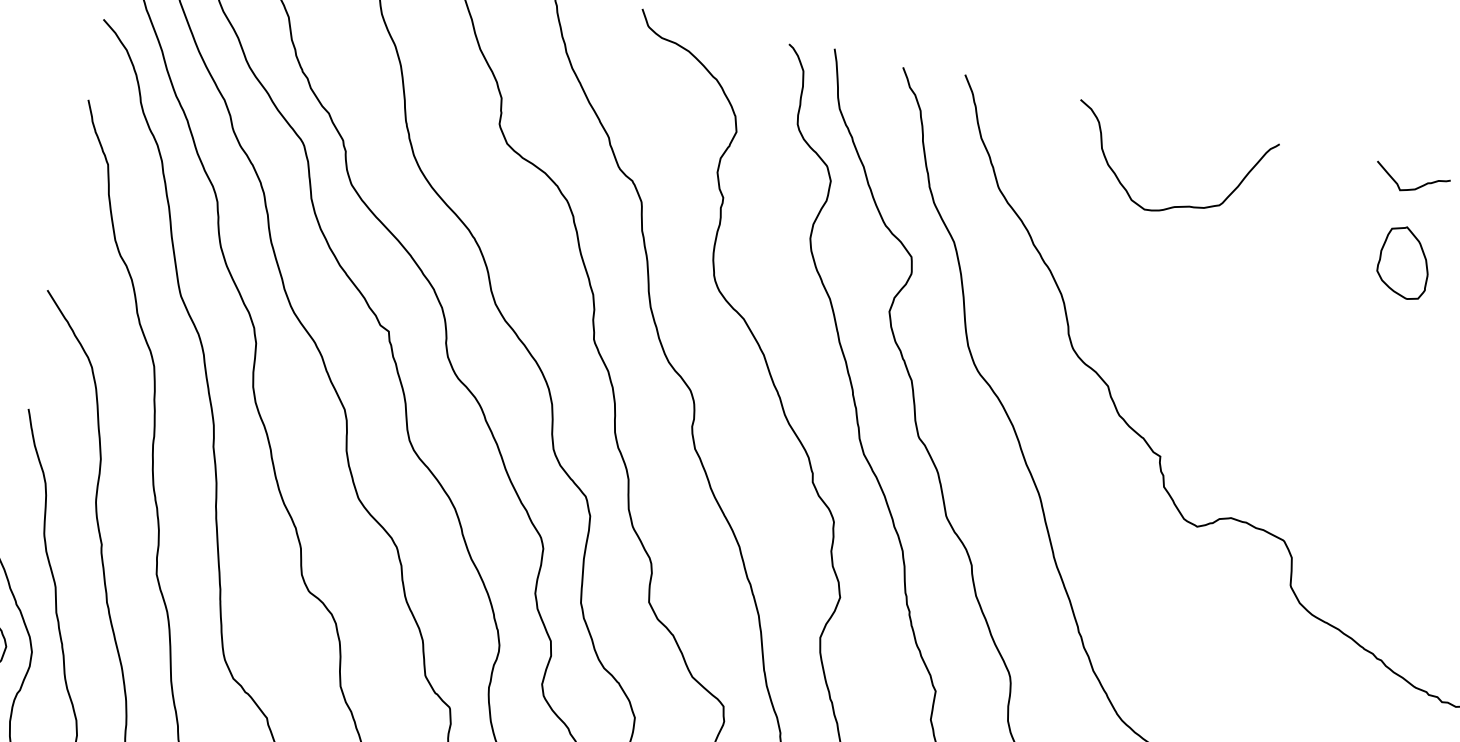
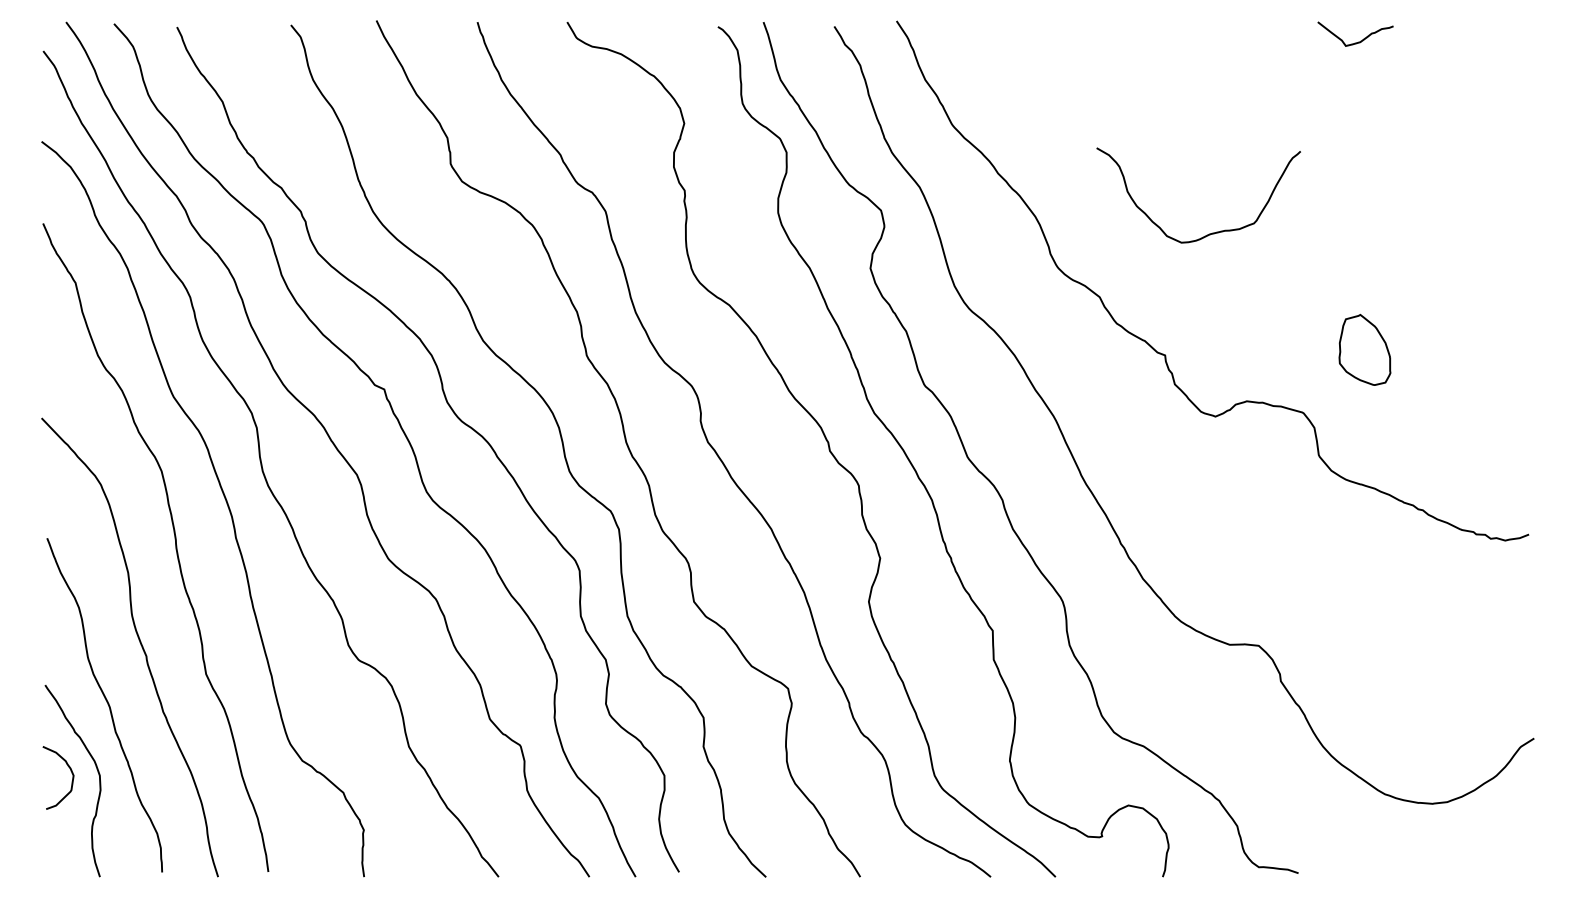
curve: (1176, 205) -> (1212, 232), moved
part: (1404, 262) -> (1364, 349), moved

